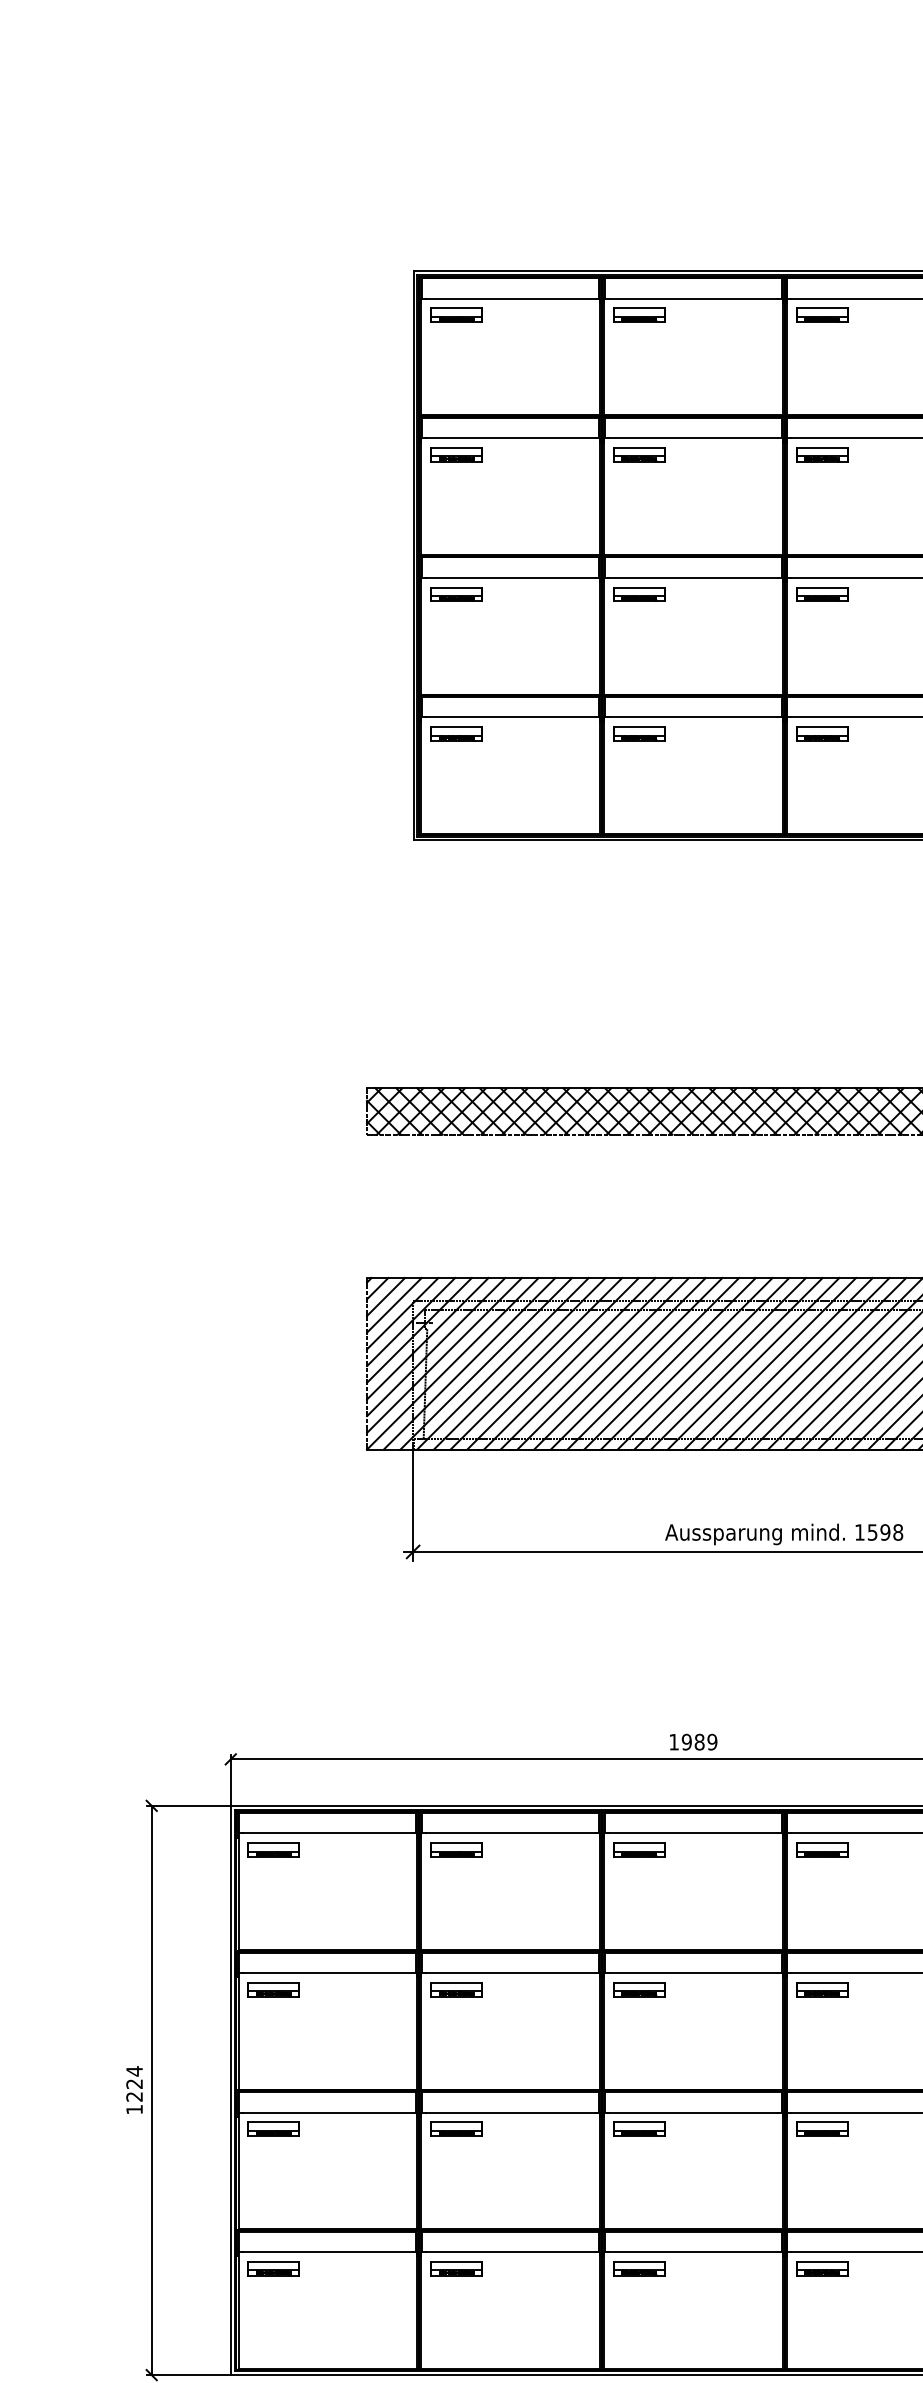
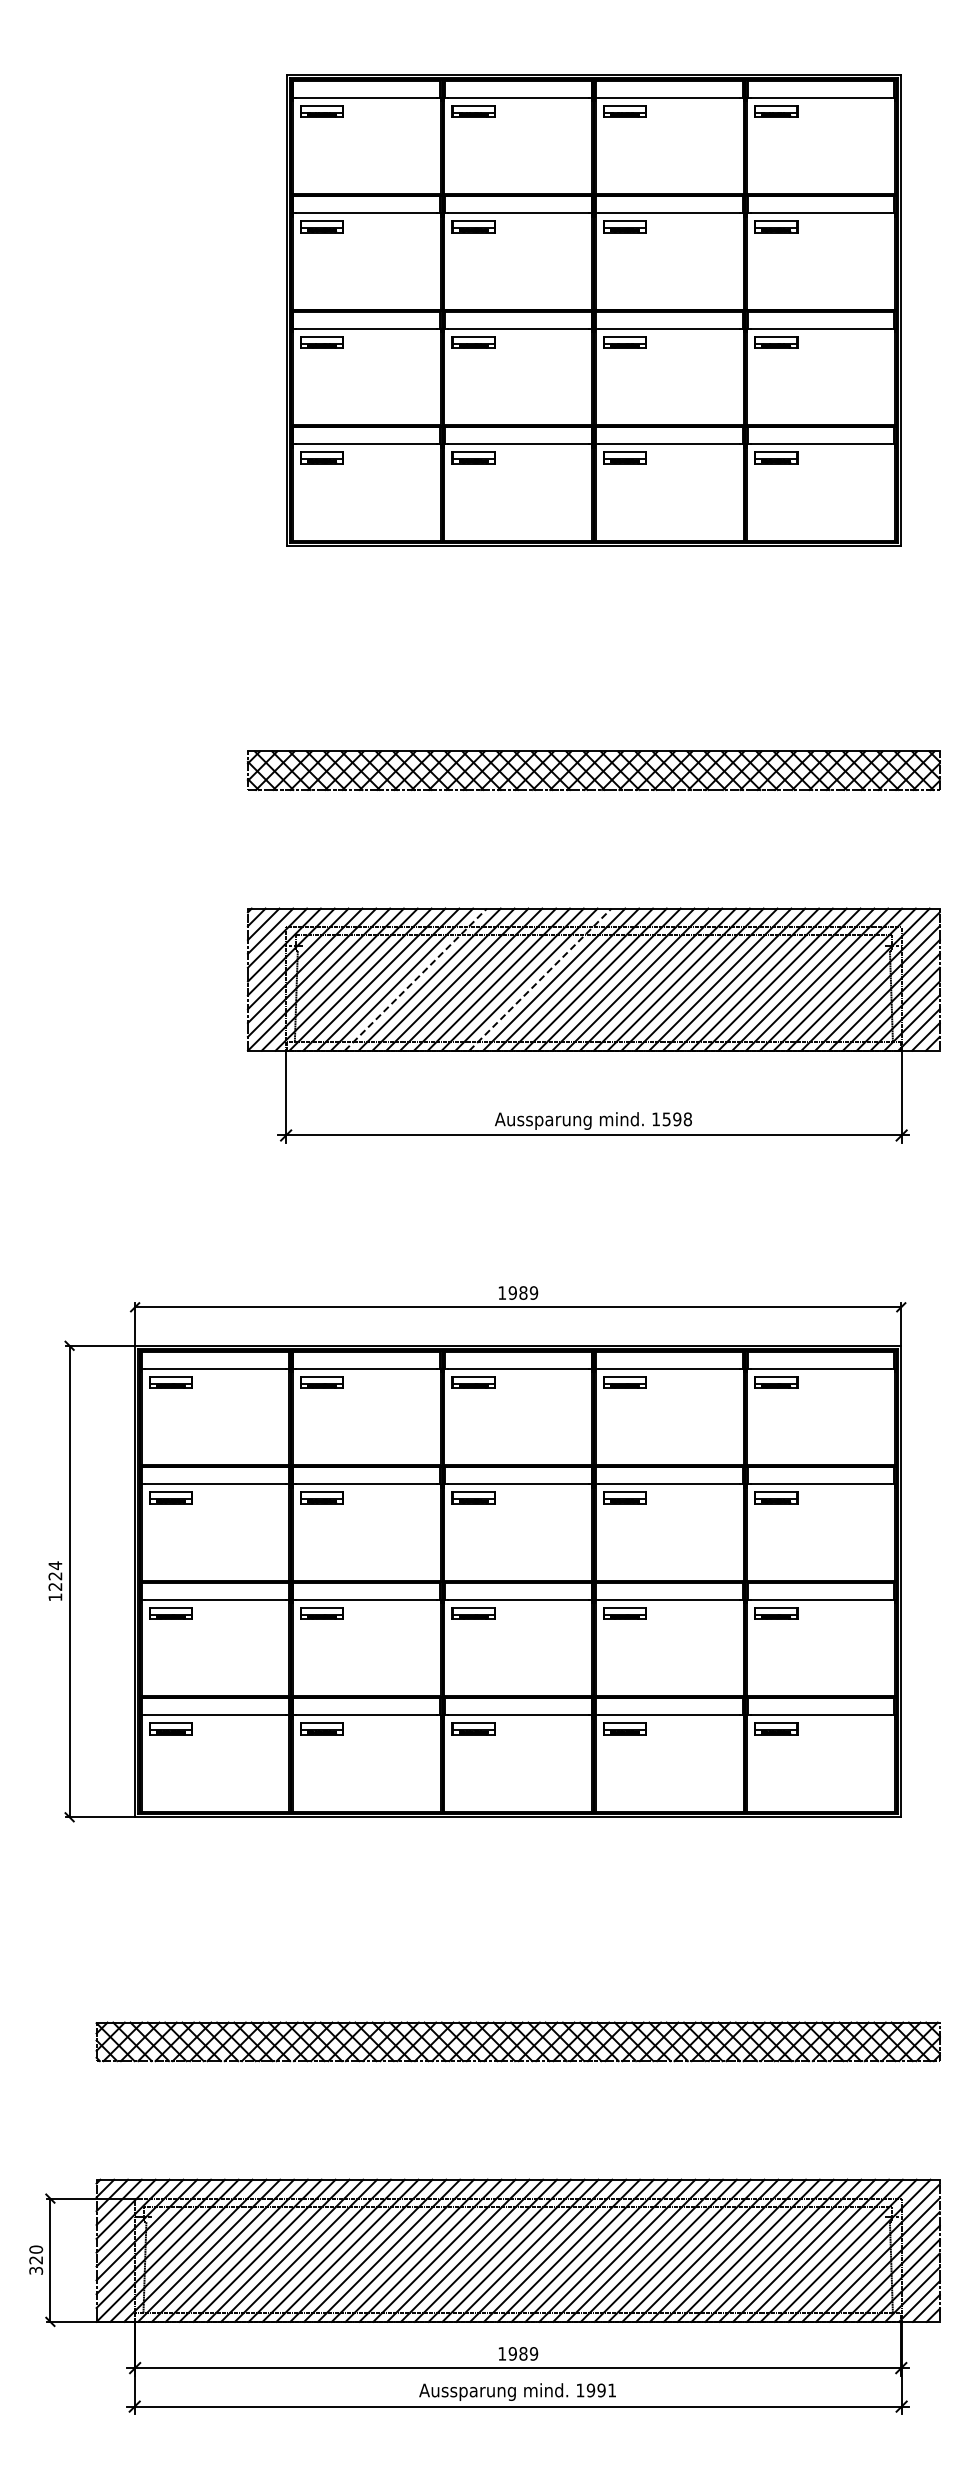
line: (569, 1363) -> (415, 979), solid -> dashed
line: (720, 1363) -> (540, 979), solid -> dashed

